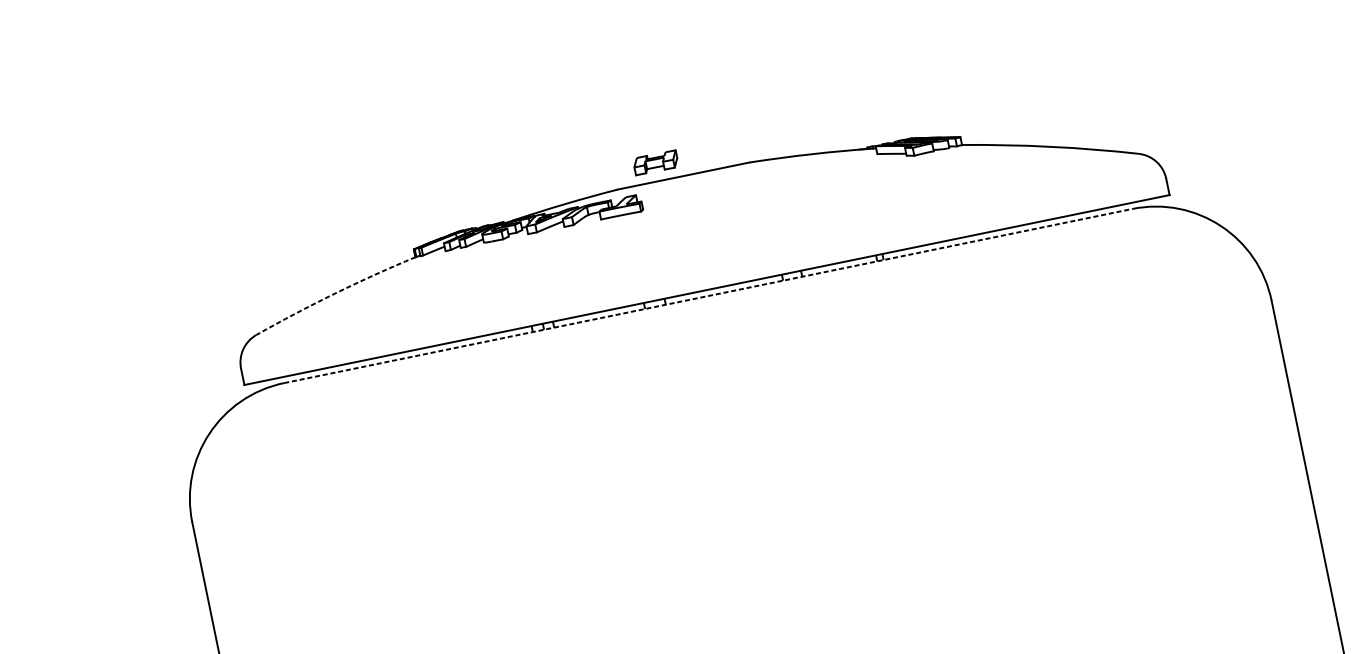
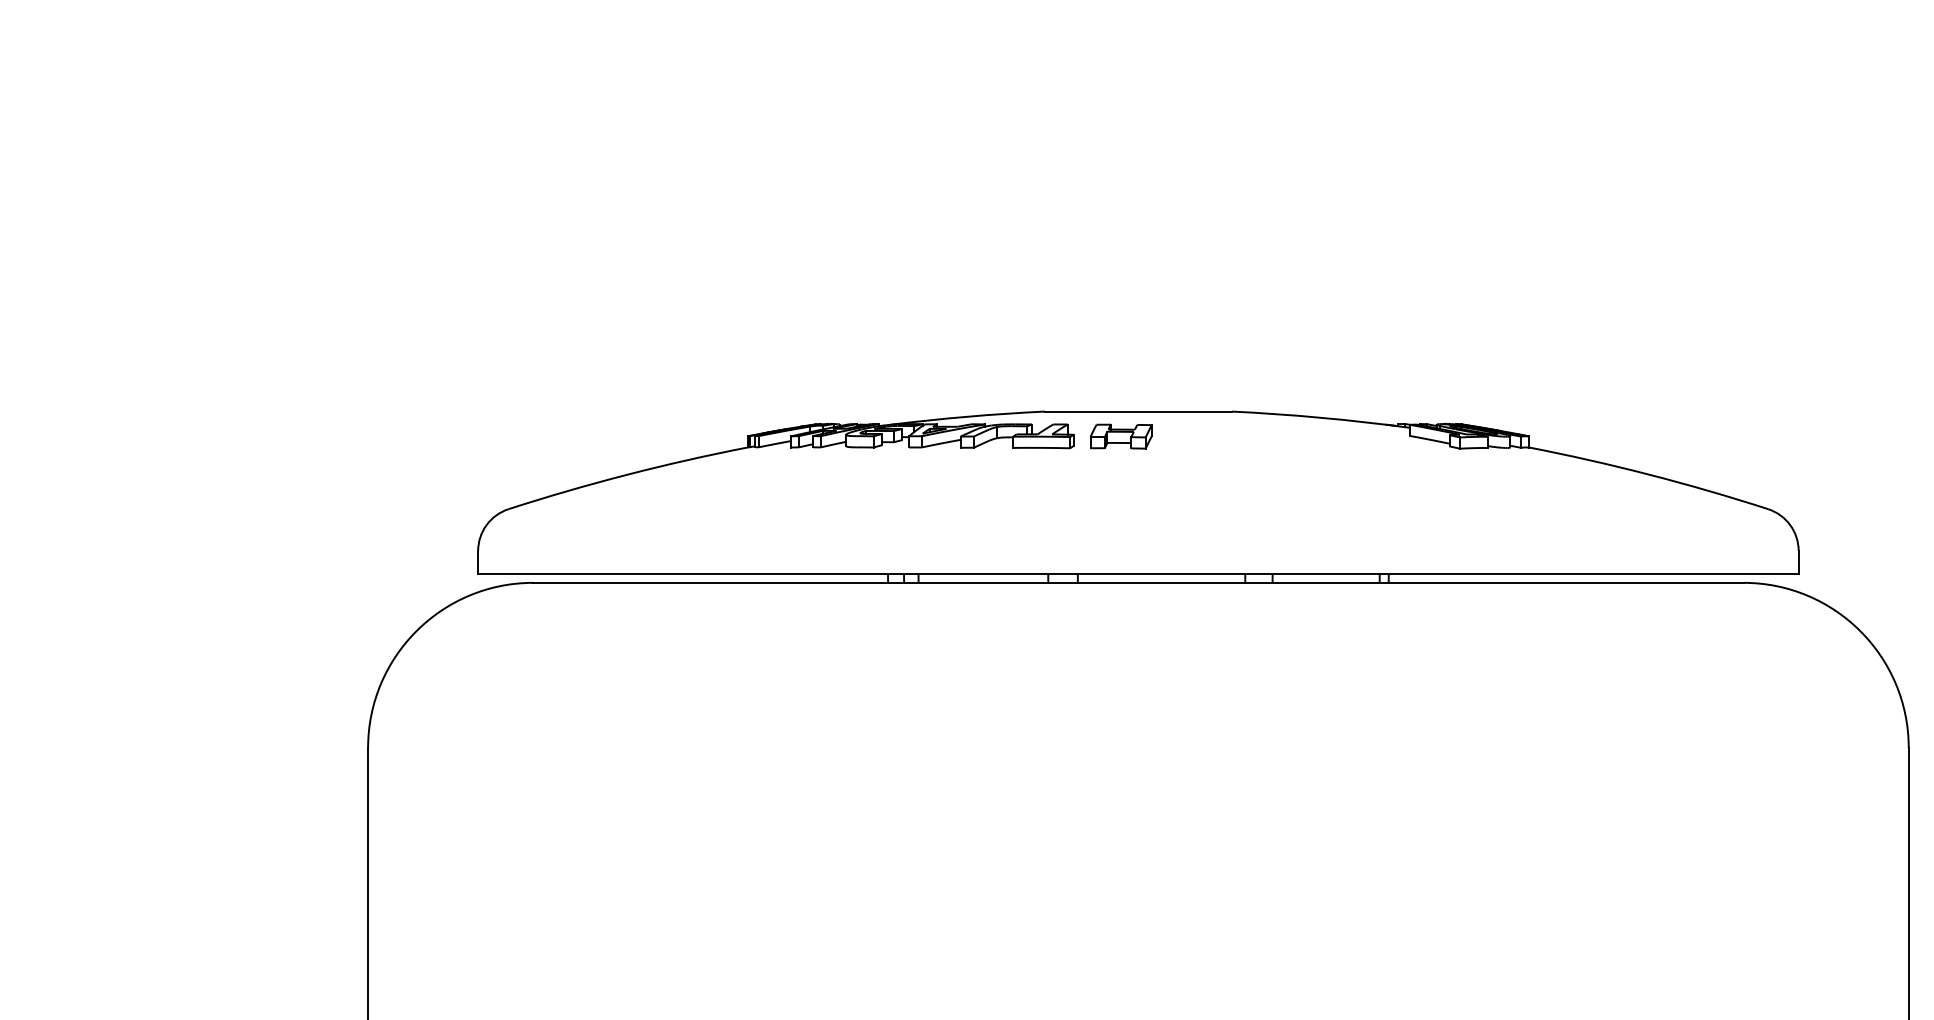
part: (655, 162) -> (1120, 436), moved
arc: (334, 293) -> (627, 474), dashed -> solid
line: (708, 295) -> (1138, 582), dashed -> solid

